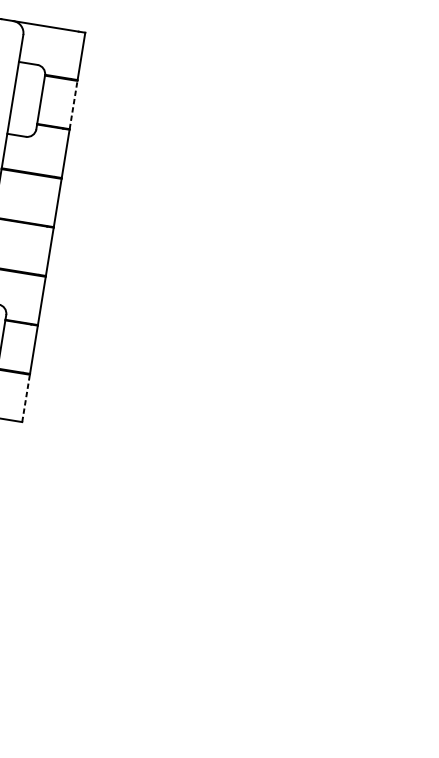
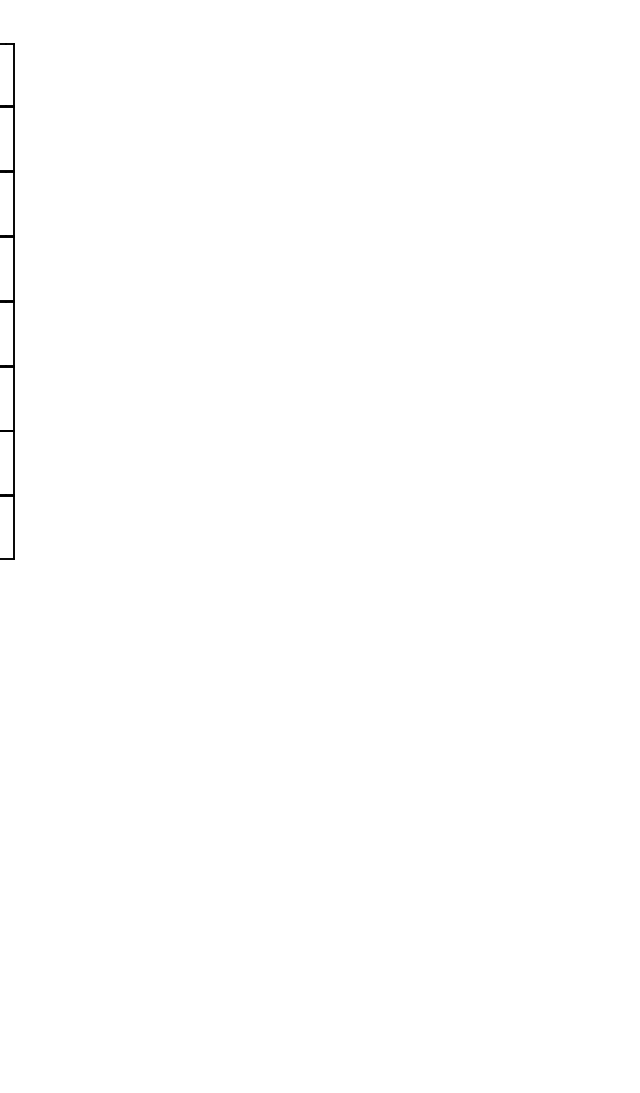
line: (73, 105) -> (14, 139), dashed -> solid
line: (26, 398) -> (14, 527), dashed -> solid

